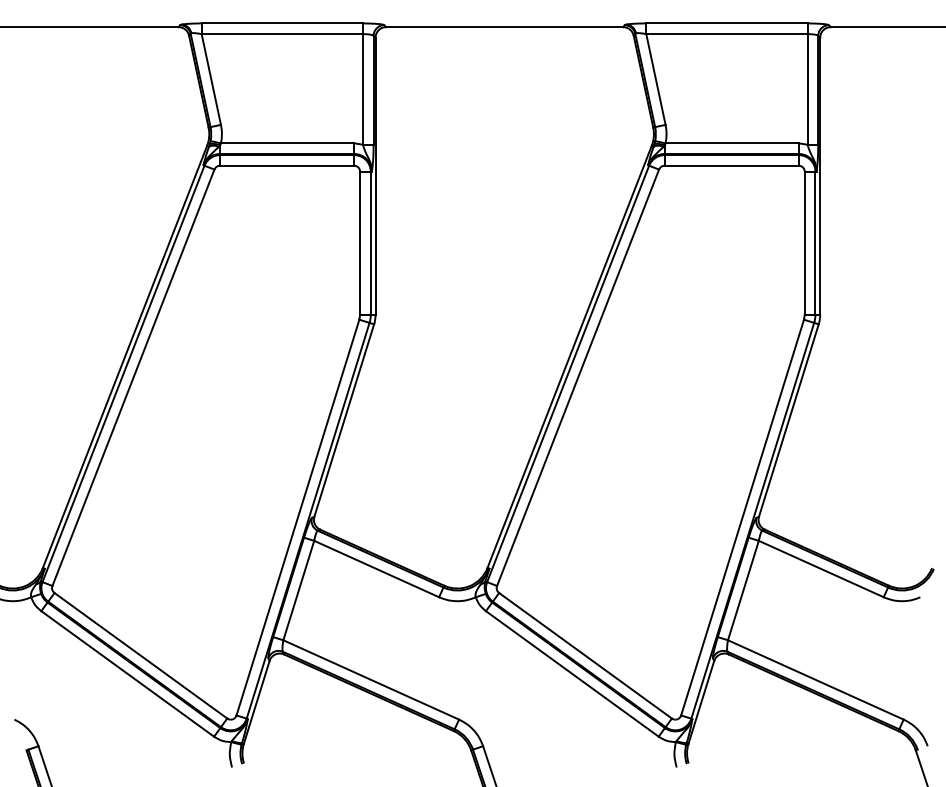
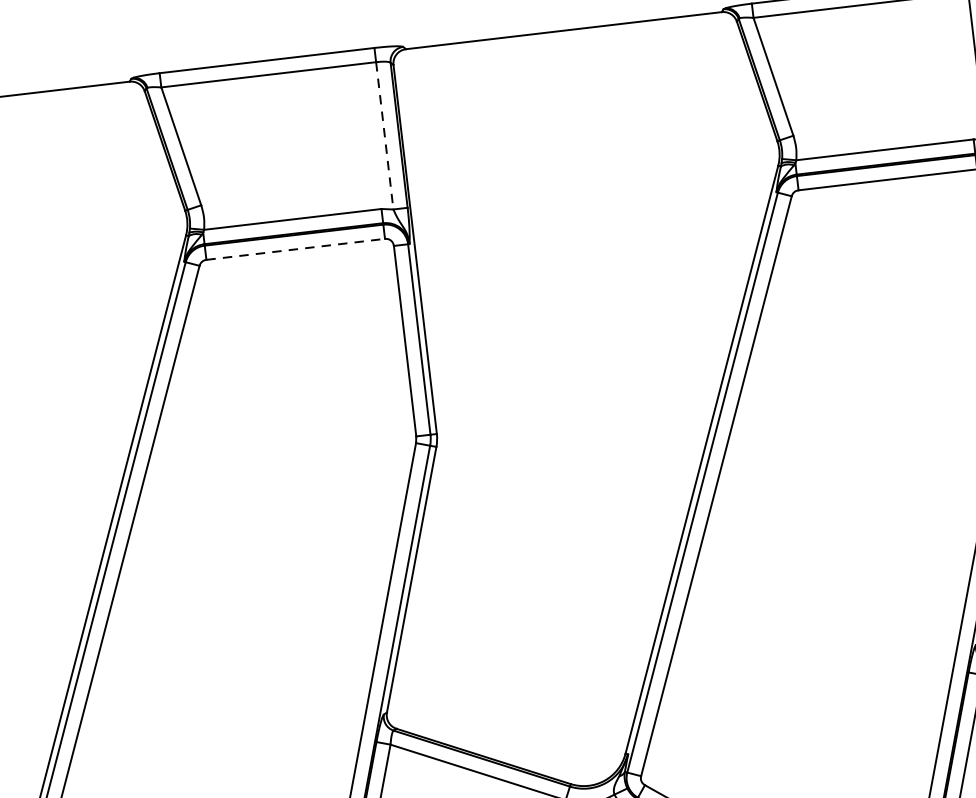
line: (362, 89) -> (384, 136), solid -> dashed
line: (287, 165) -> (296, 248), solid -> dashed

